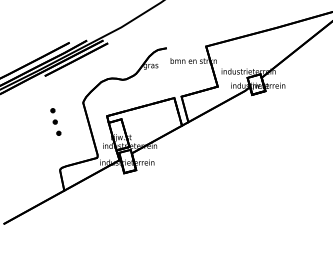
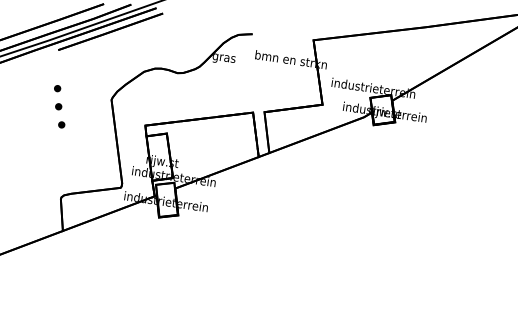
part: (55, 121) -> (59, 105), moved

